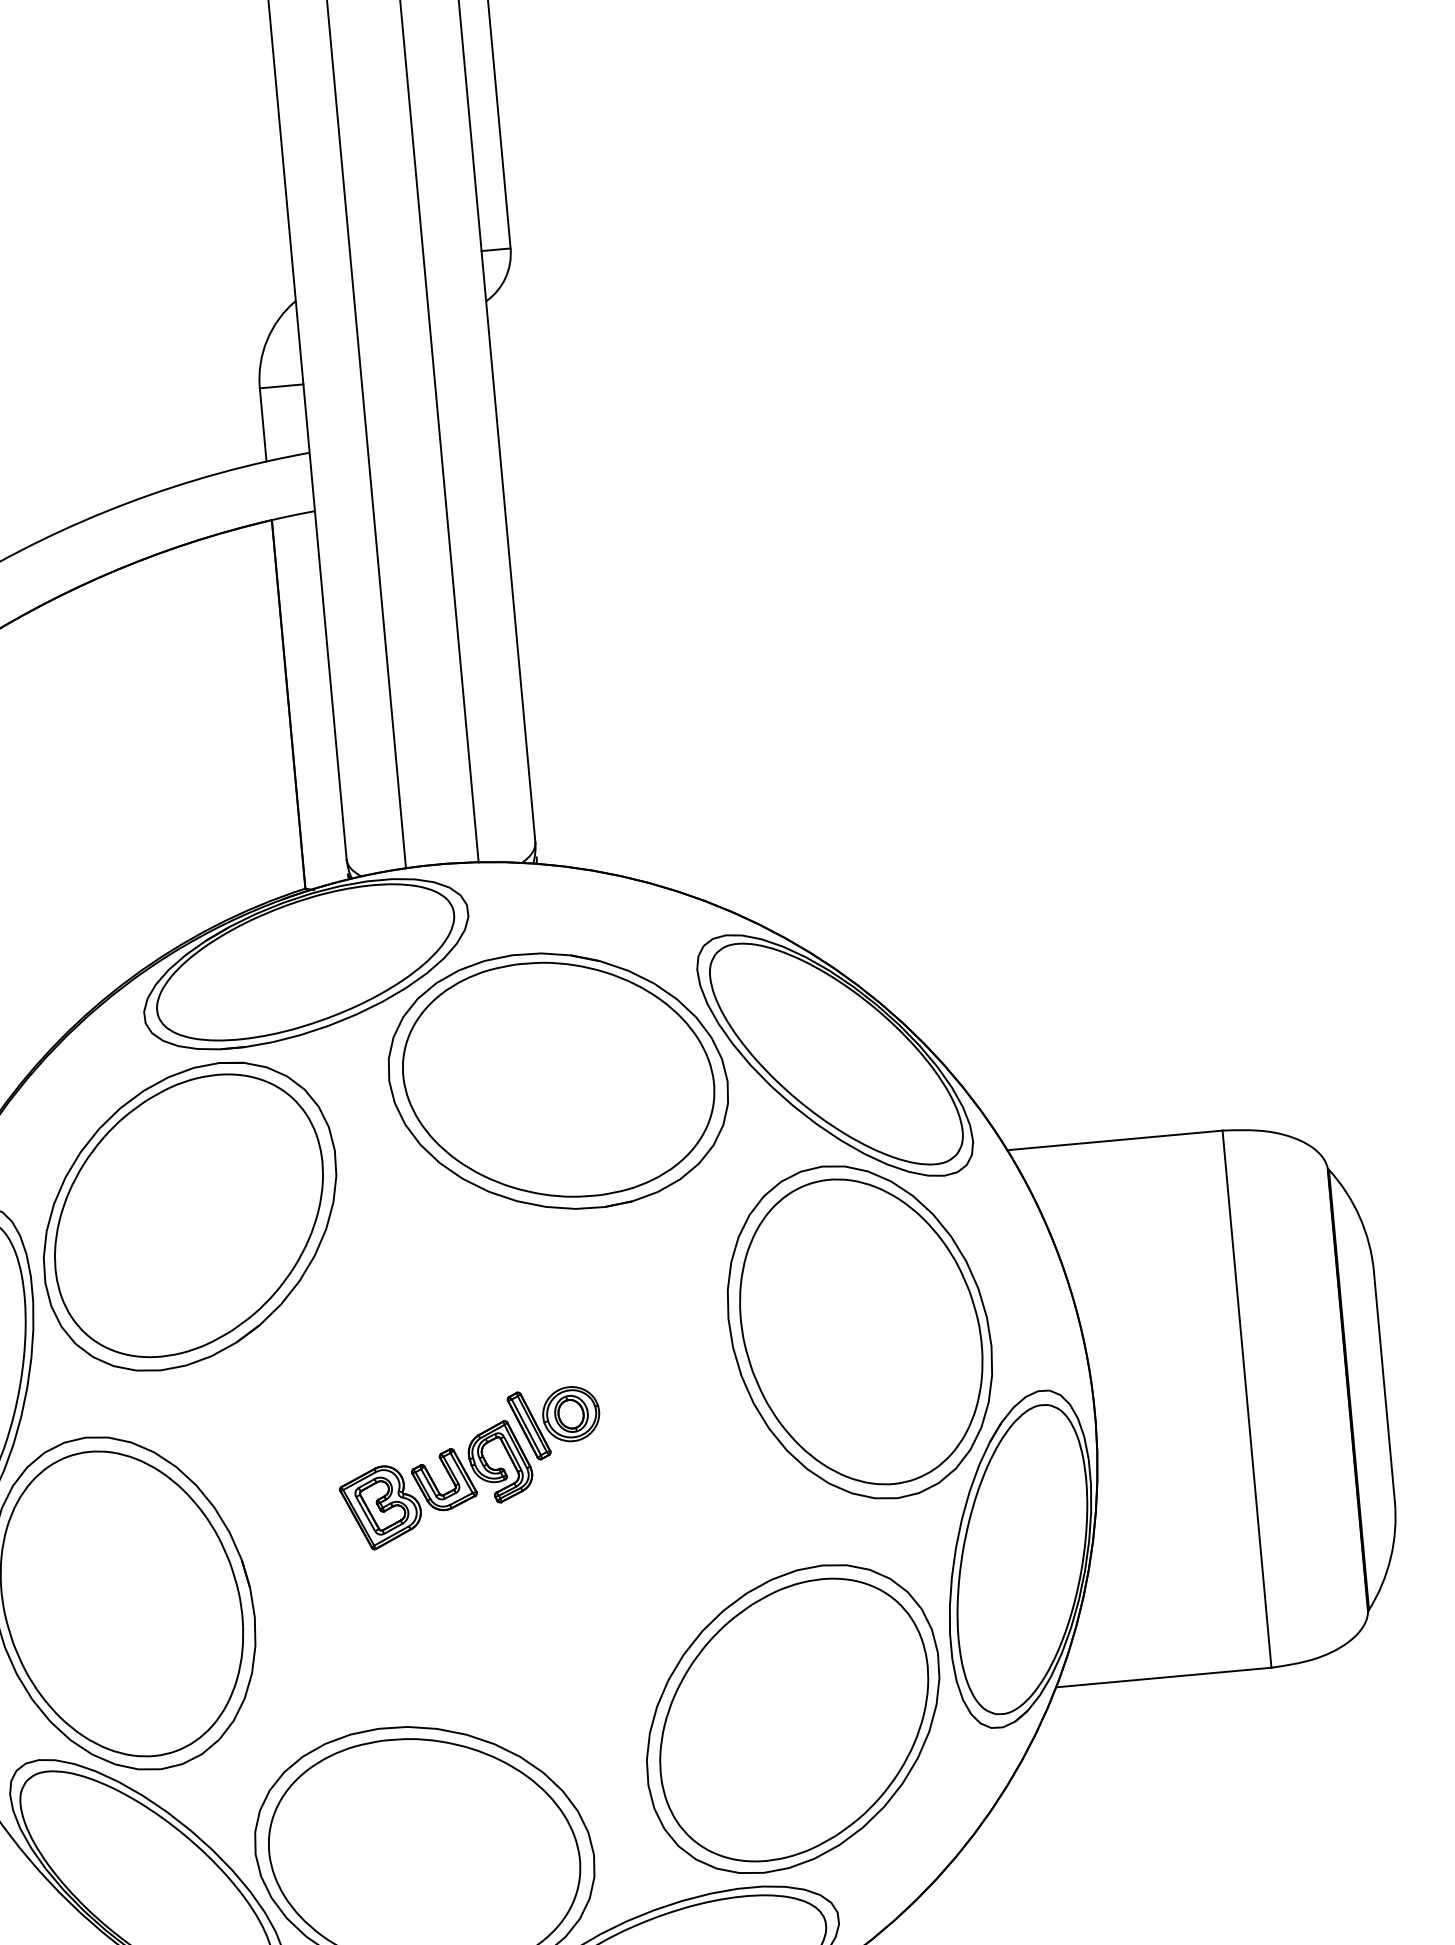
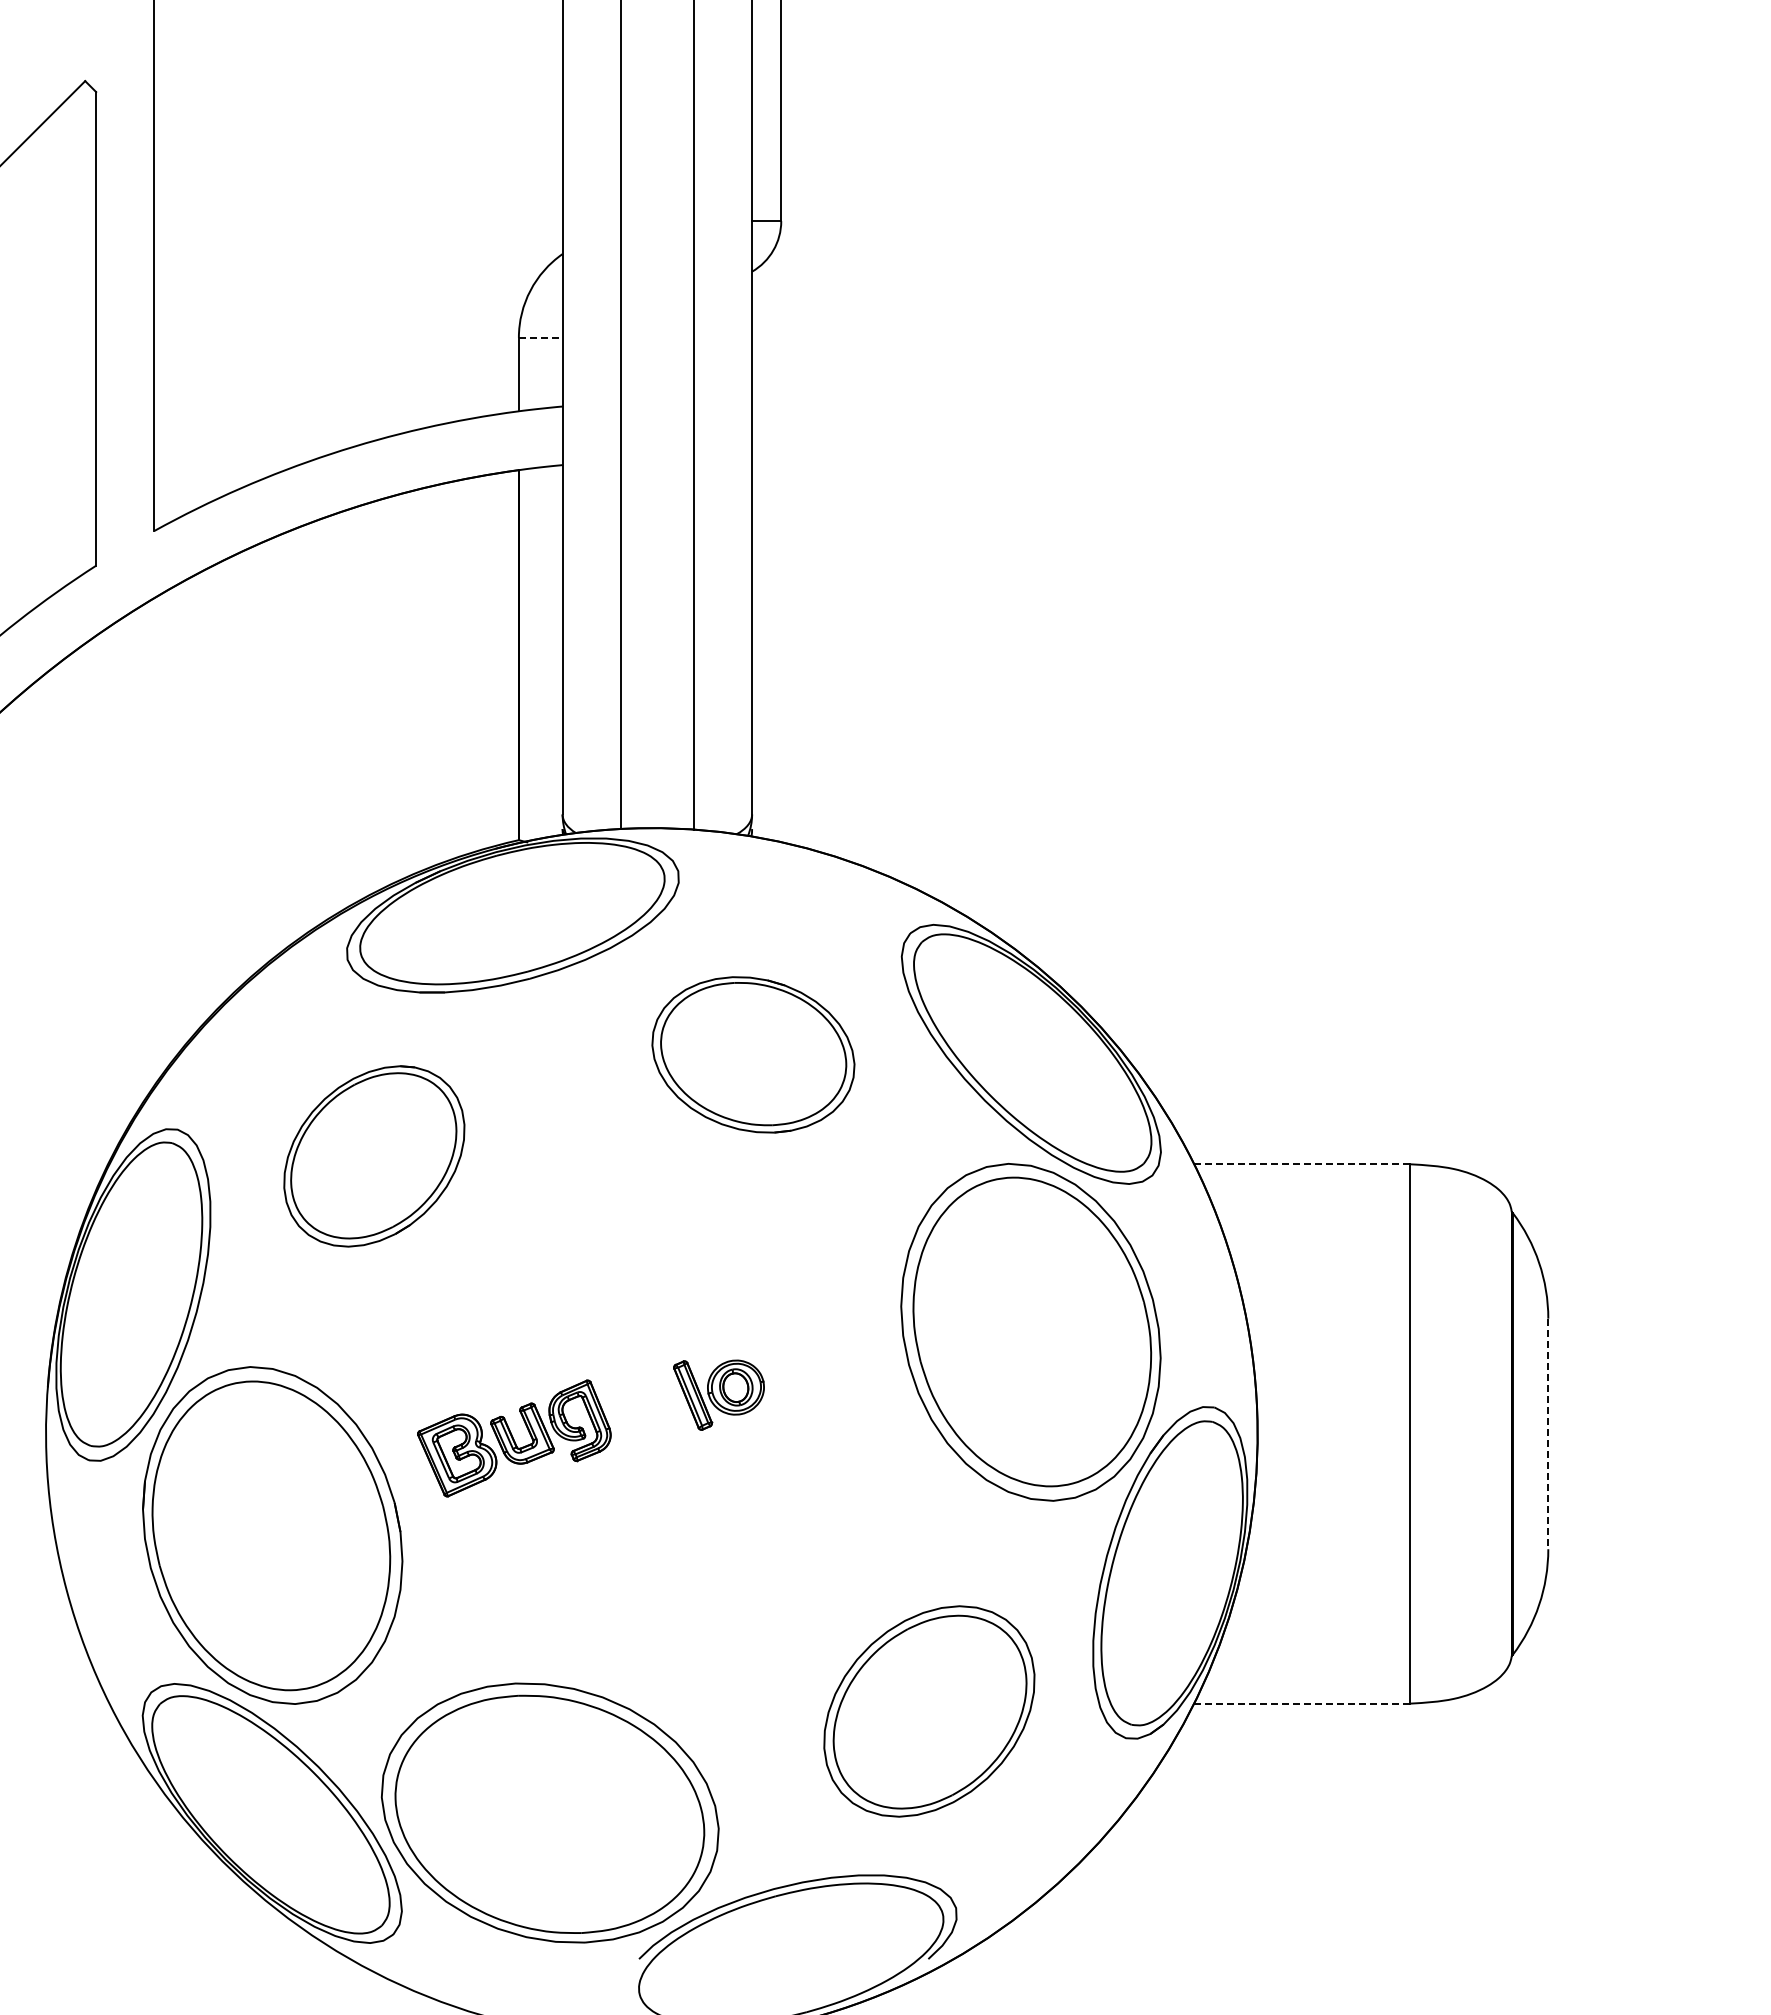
line: (281, 386) -> (540, 337), solid -> dashed
part: (558, 1080) -> (753, 1054), size x0.6
line: (1114, 1140) -> (1301, 1164), solid -> dashed
part: (190, 1216) -> (374, 1156), size x0.6
line: (1384, 1387) -> (1548, 1434), solid -> dashed
part: (436, 1485) -> (514, 1438), moved
line: (1164, 1677) -> (1302, 1703), solid -> dashed
part: (793, 1719) -> (929, 1711), size x0.7

